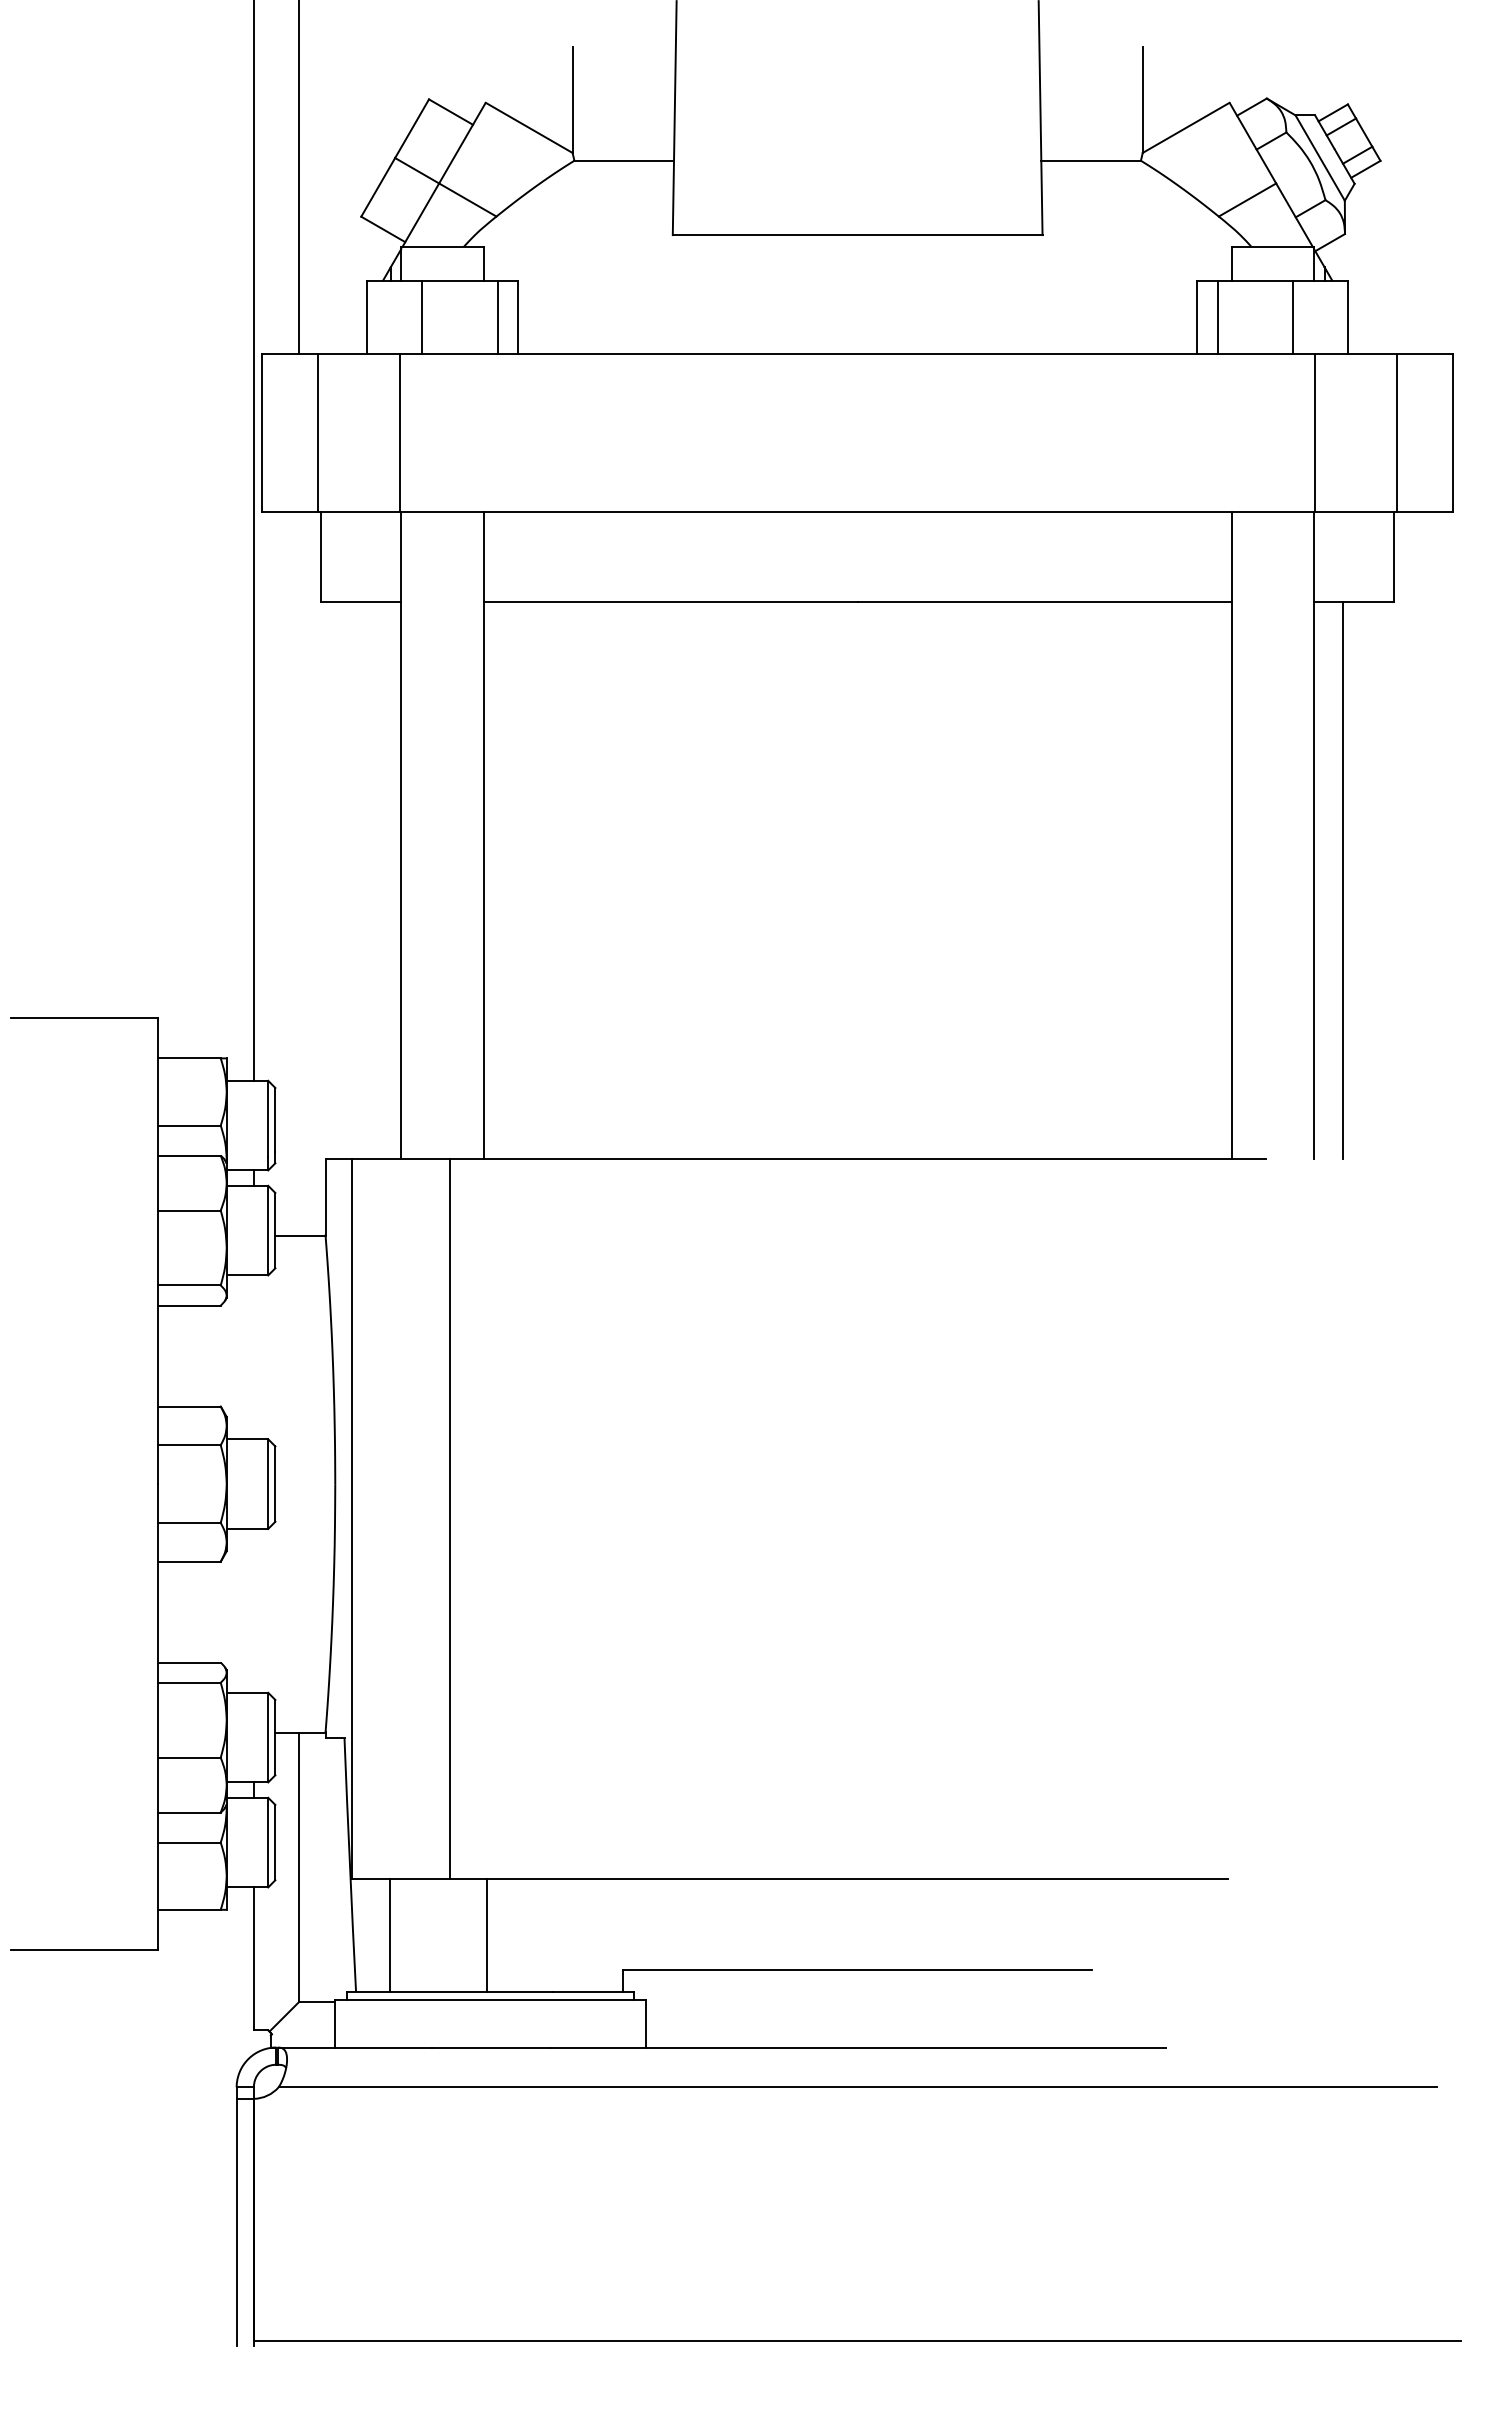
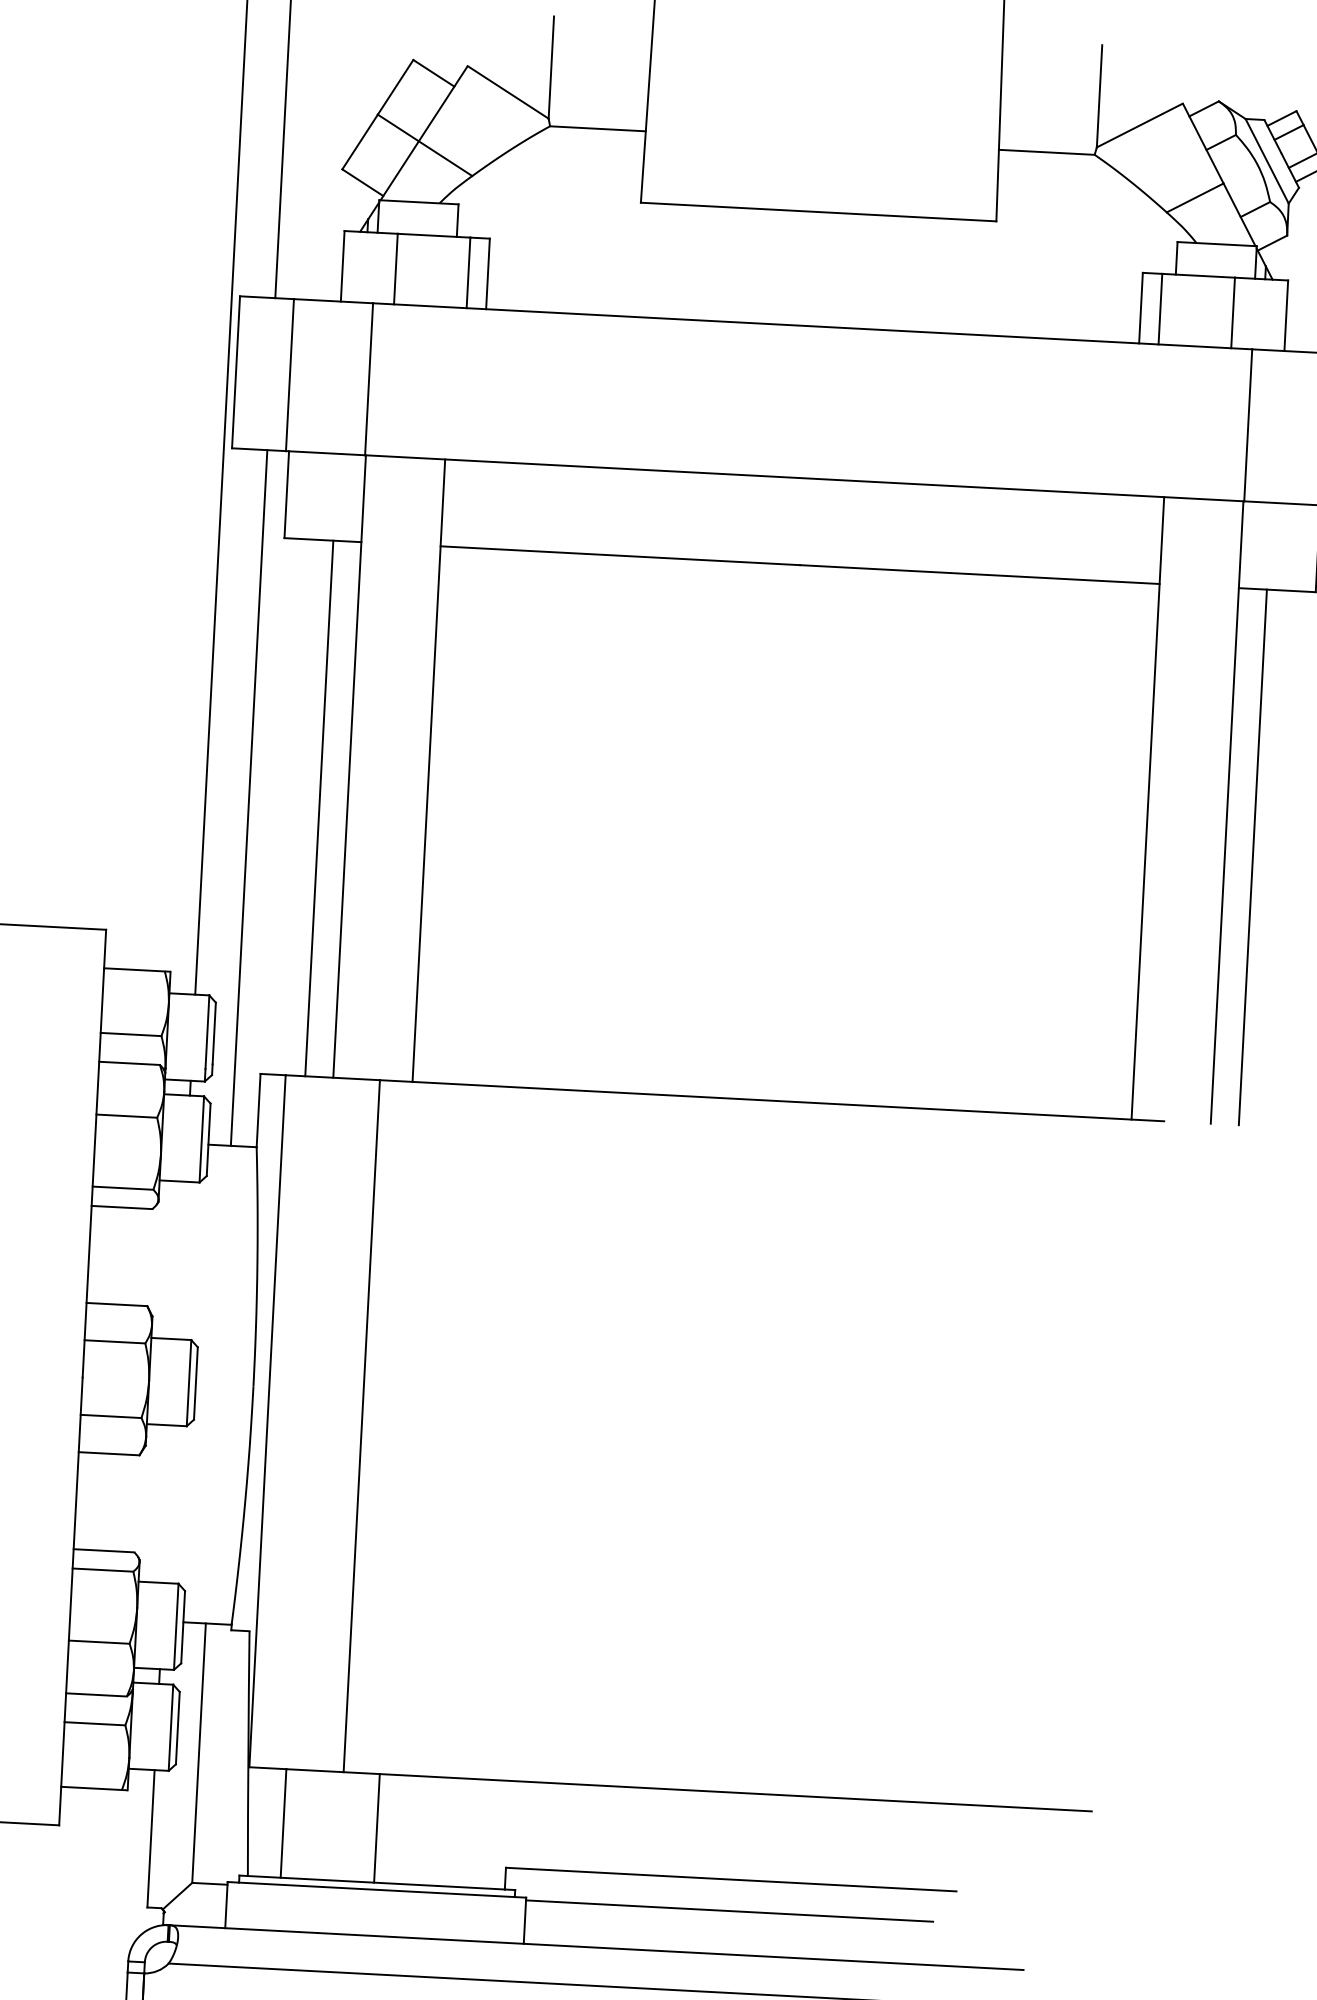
line: (298, 873) -> (248, 797), added
line: (372, 880) -> (319, 808), added
line: (857, 2002) -> (729, 1911), added

